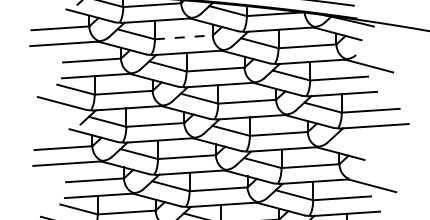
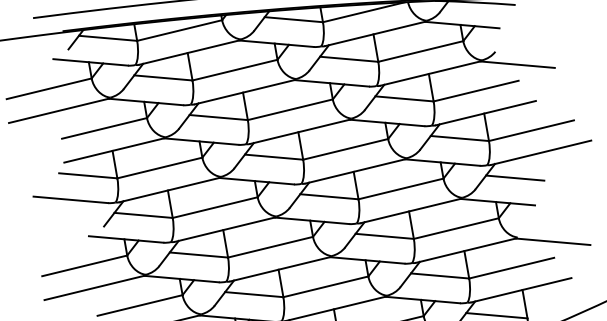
line: (184, 37) -> (235, 70), dashed -> solid
line: (354, 139) -> (514, 177), added

